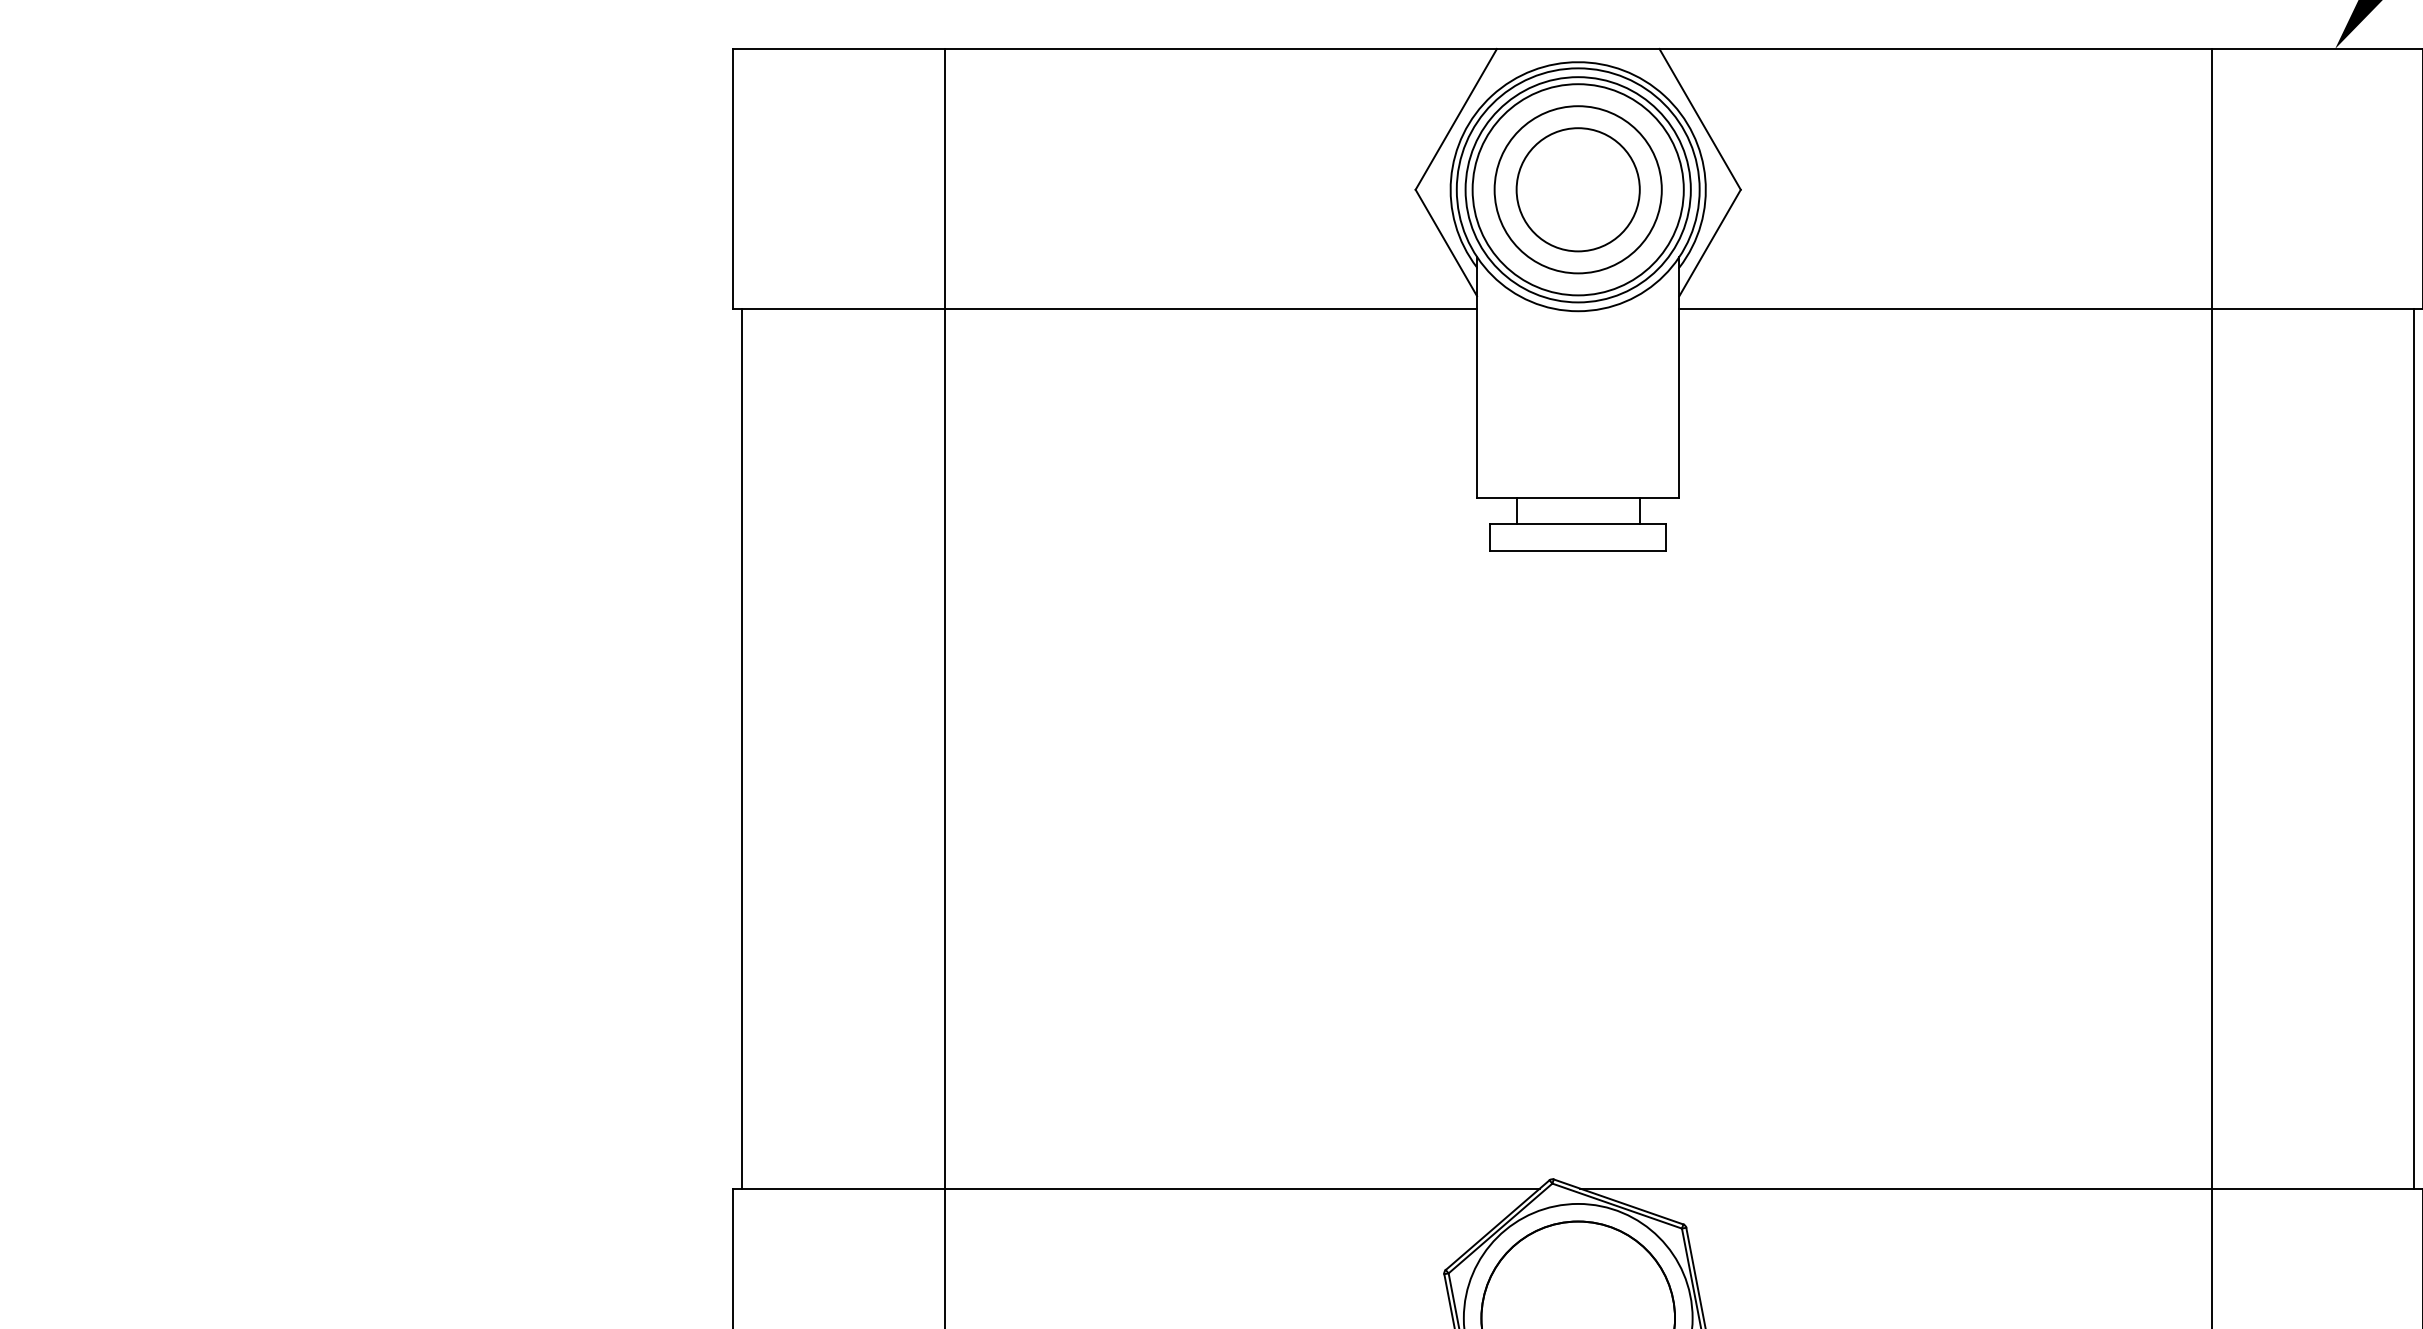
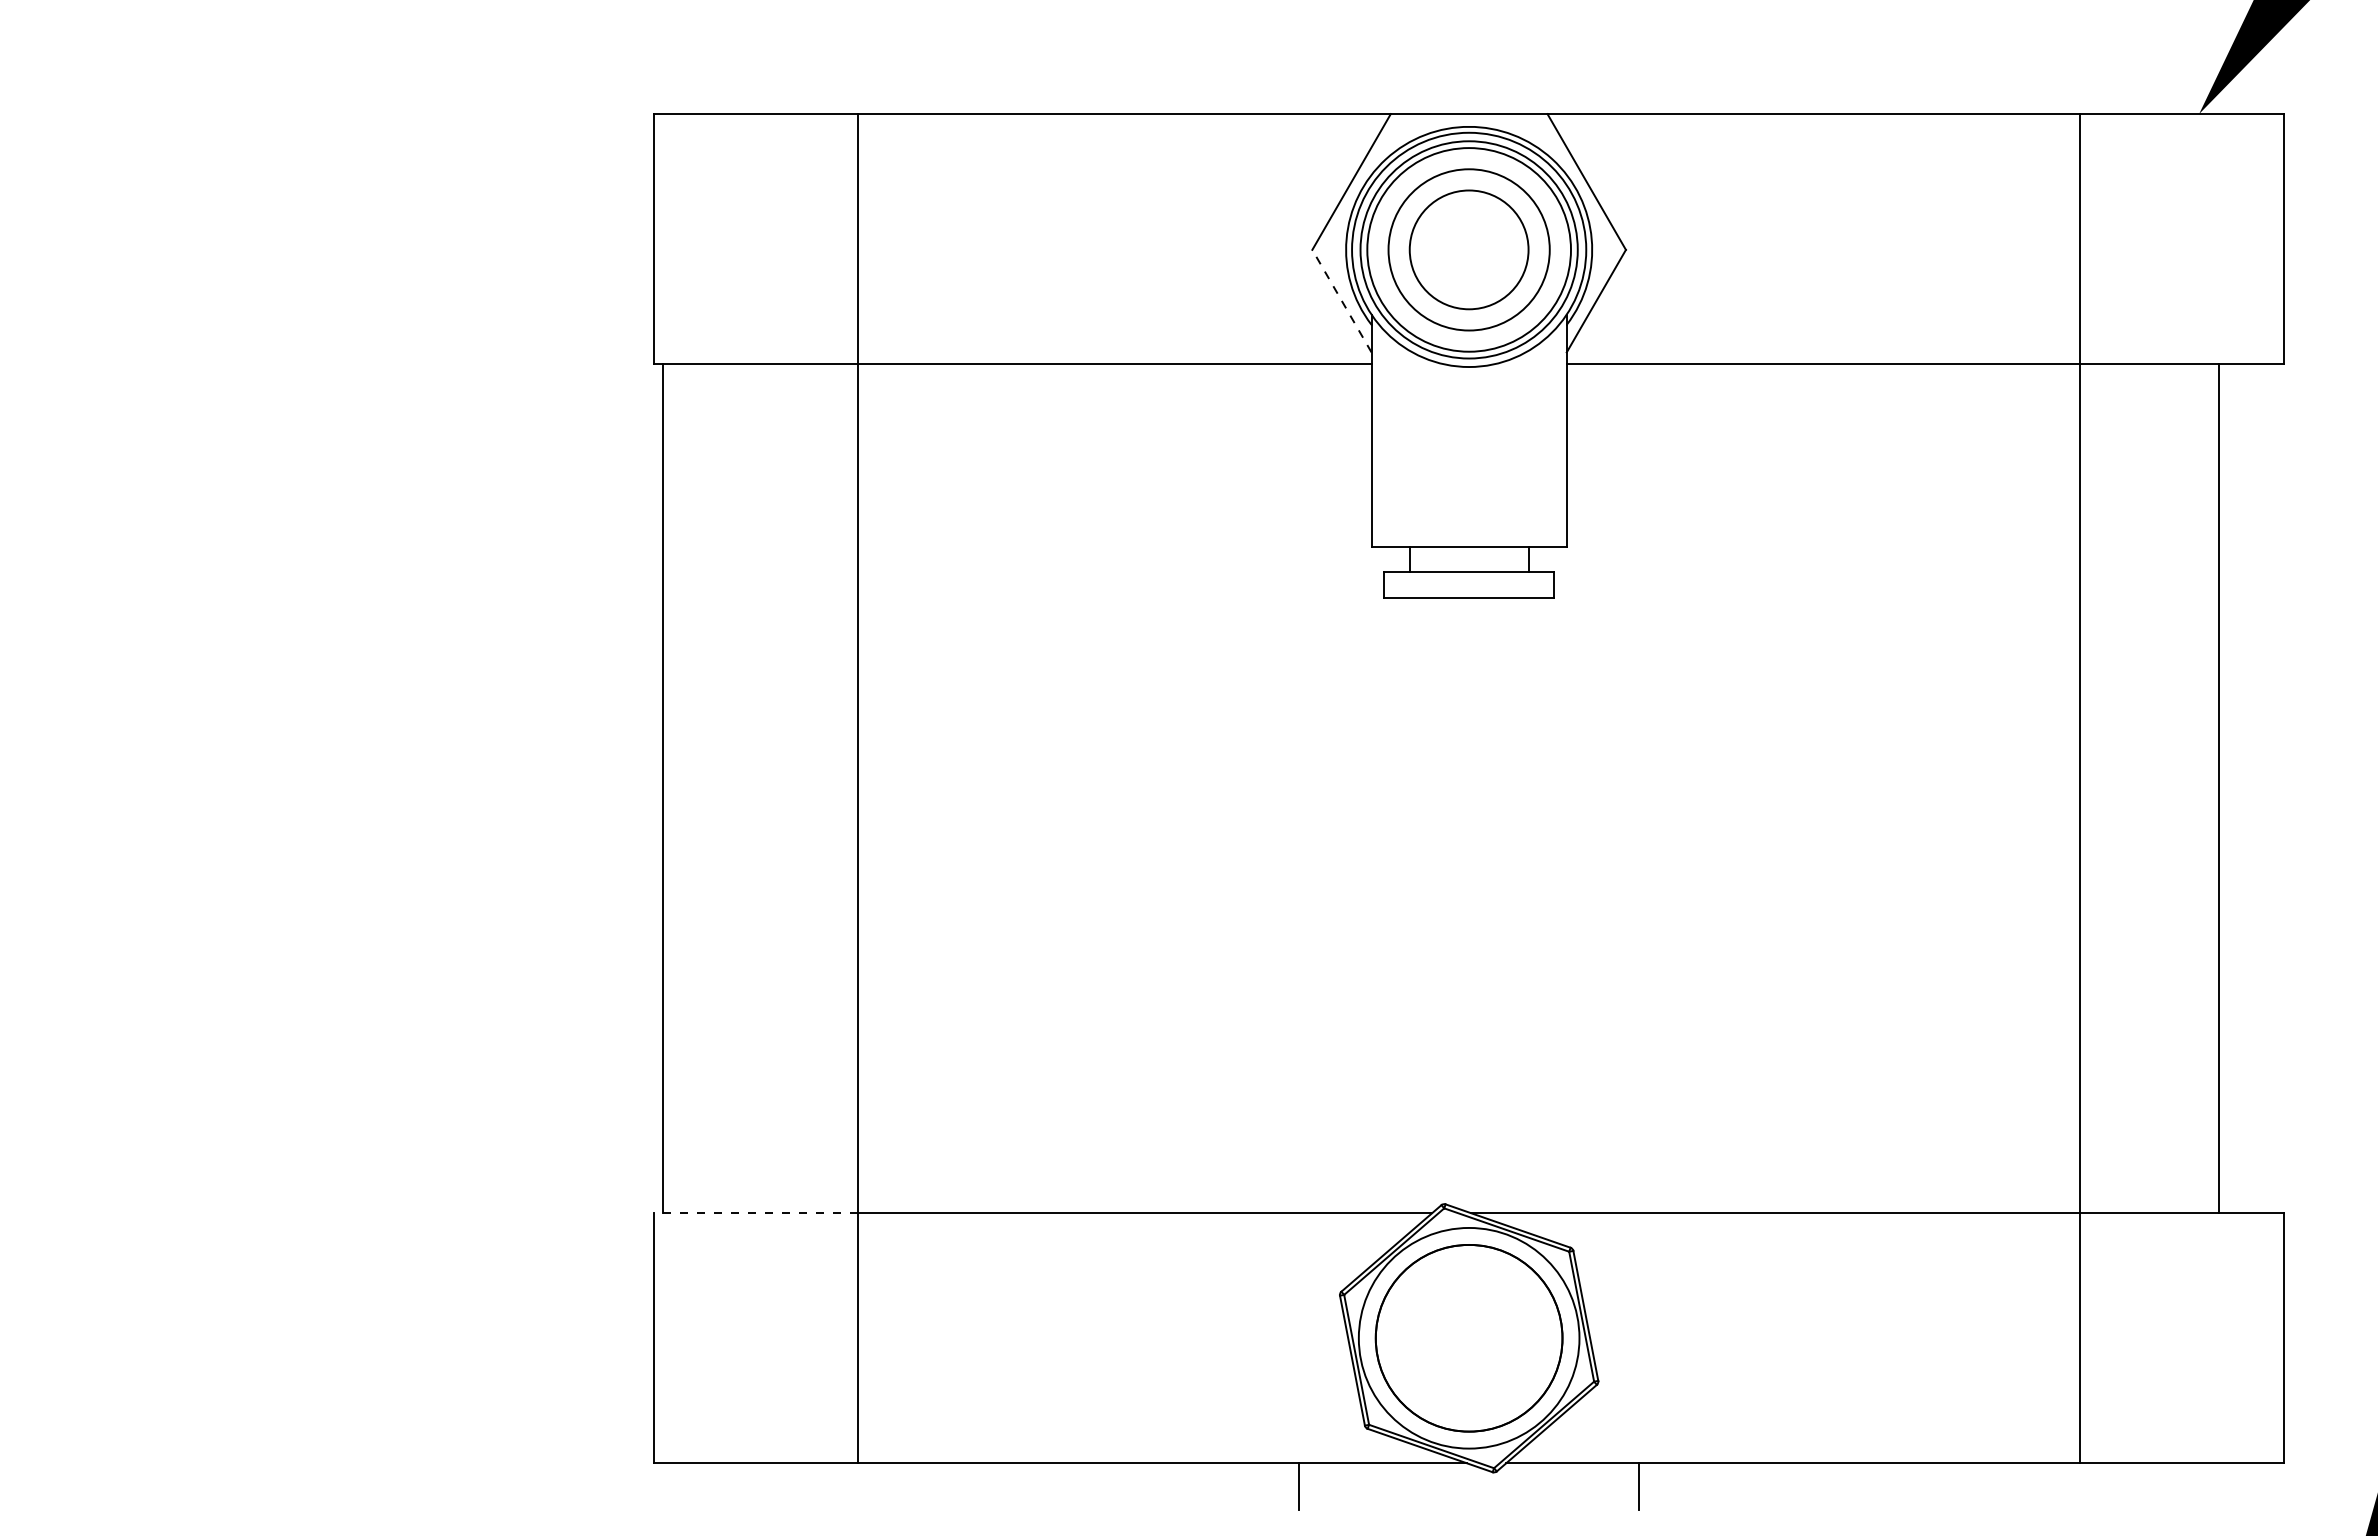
line: (1445, 242) -> (1341, 300), solid -> dashed
line: (2414, 748) -> (2219, 788), moved
line: (839, 1188) -> (756, 1213), solid -> dashed

